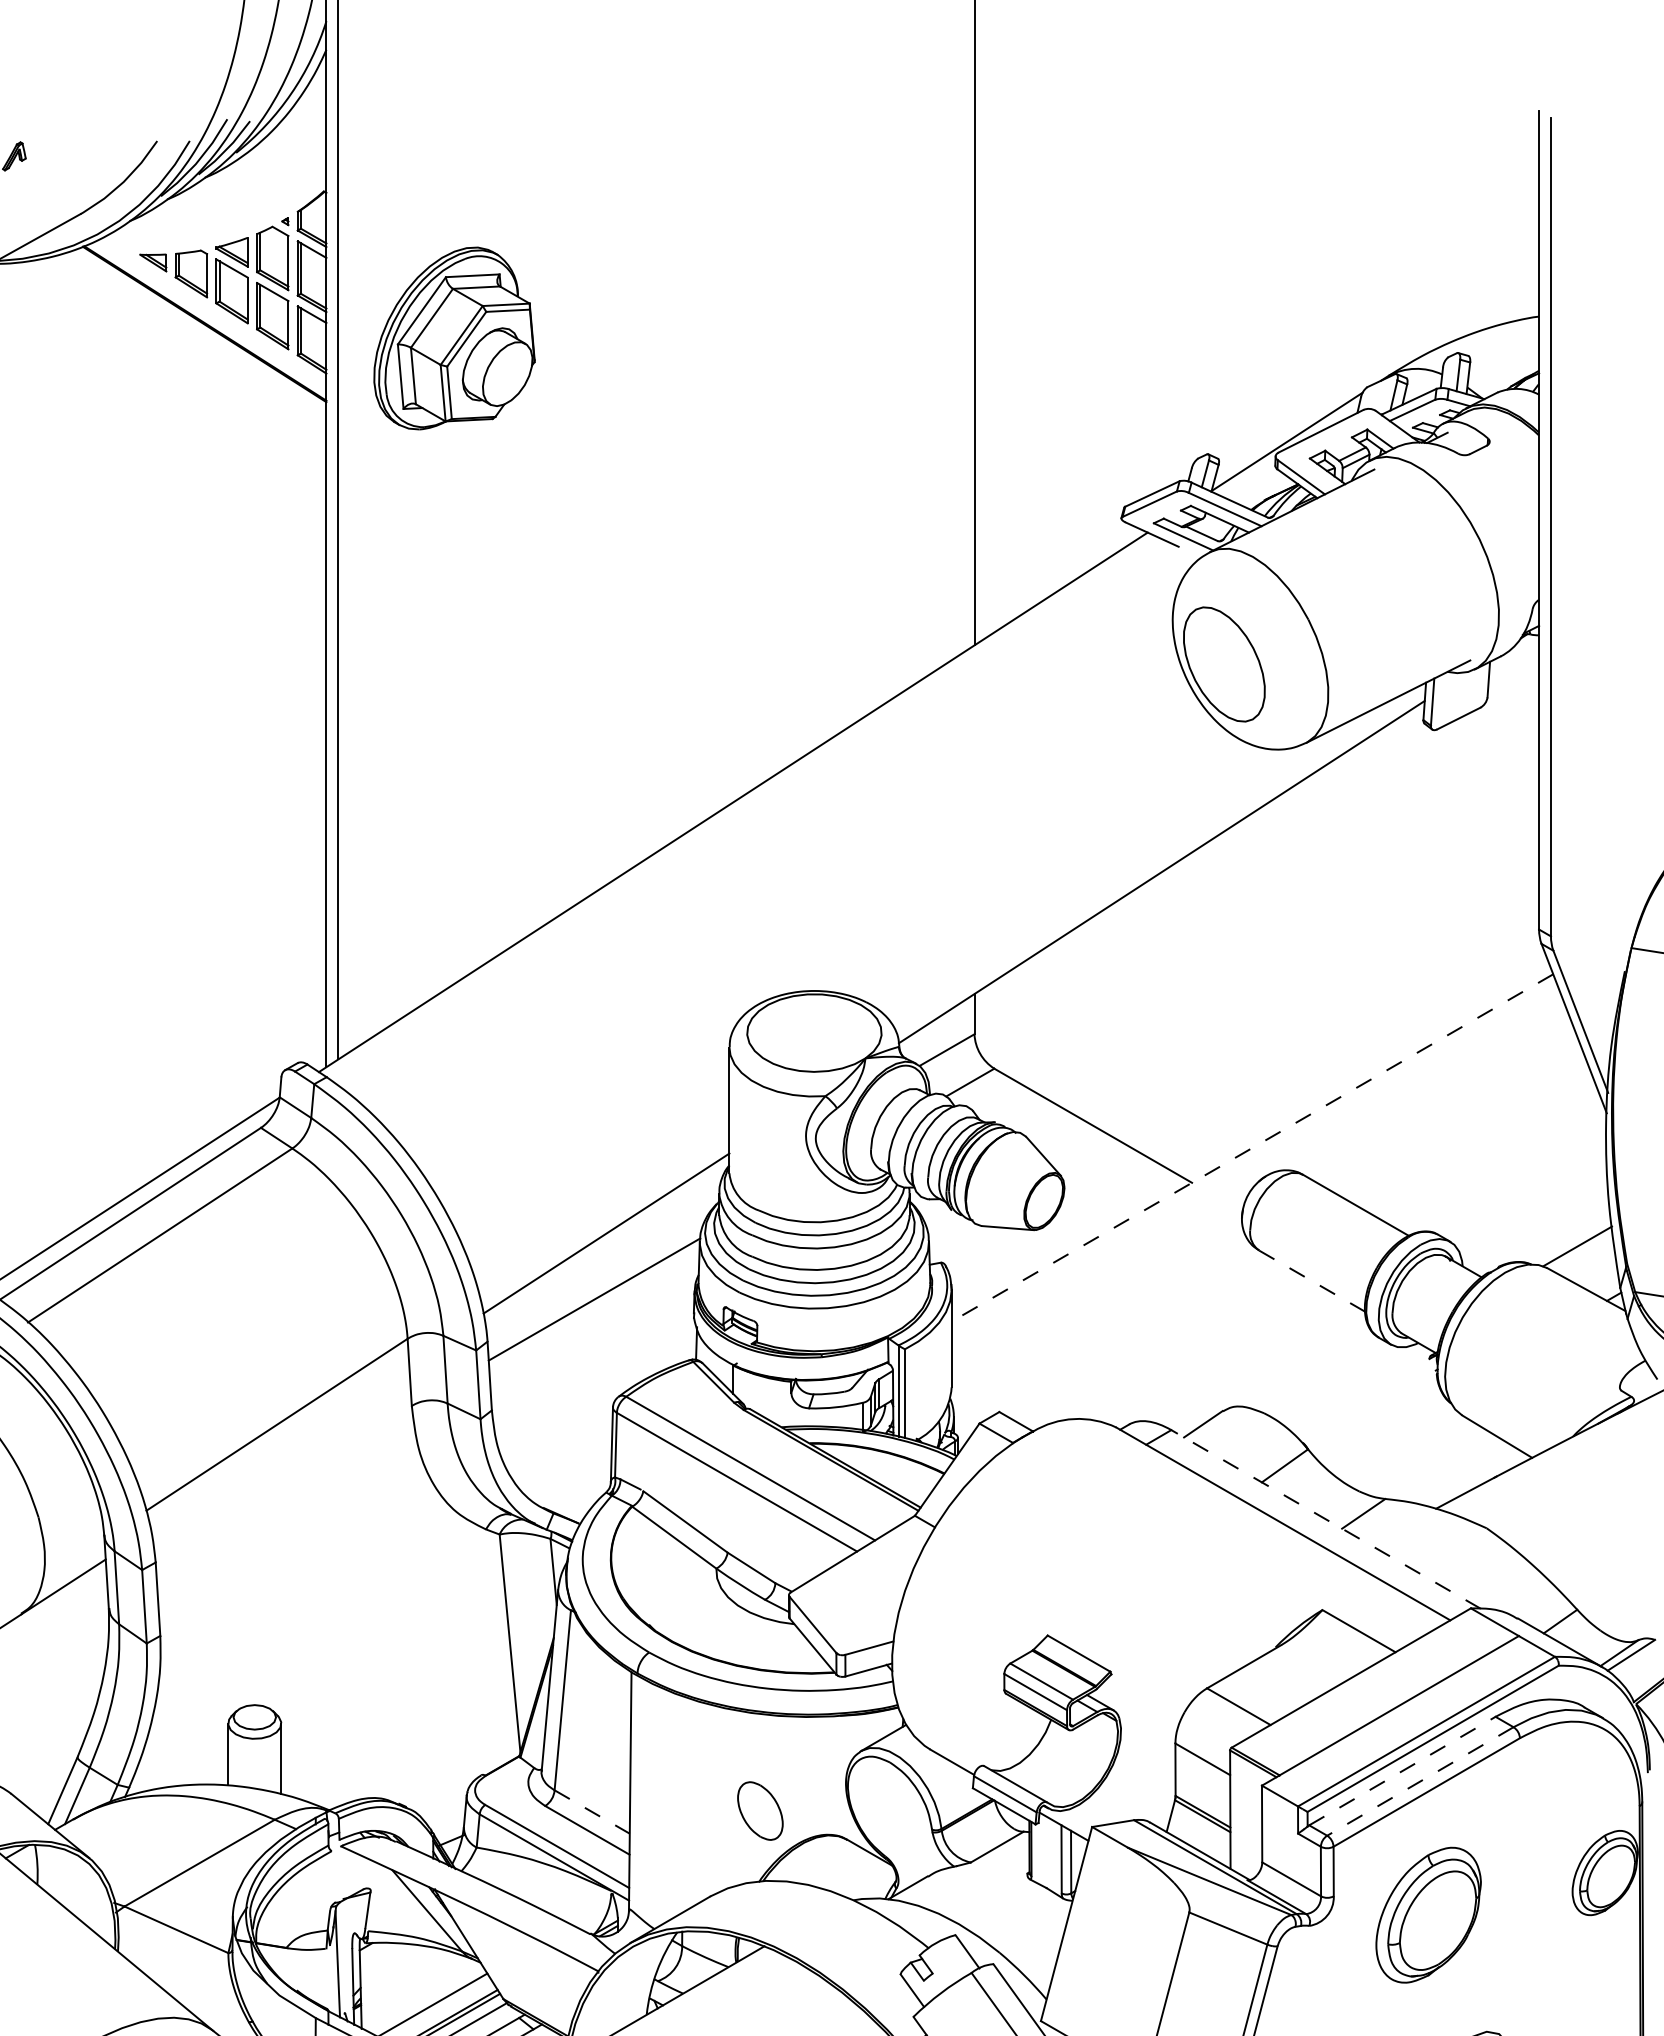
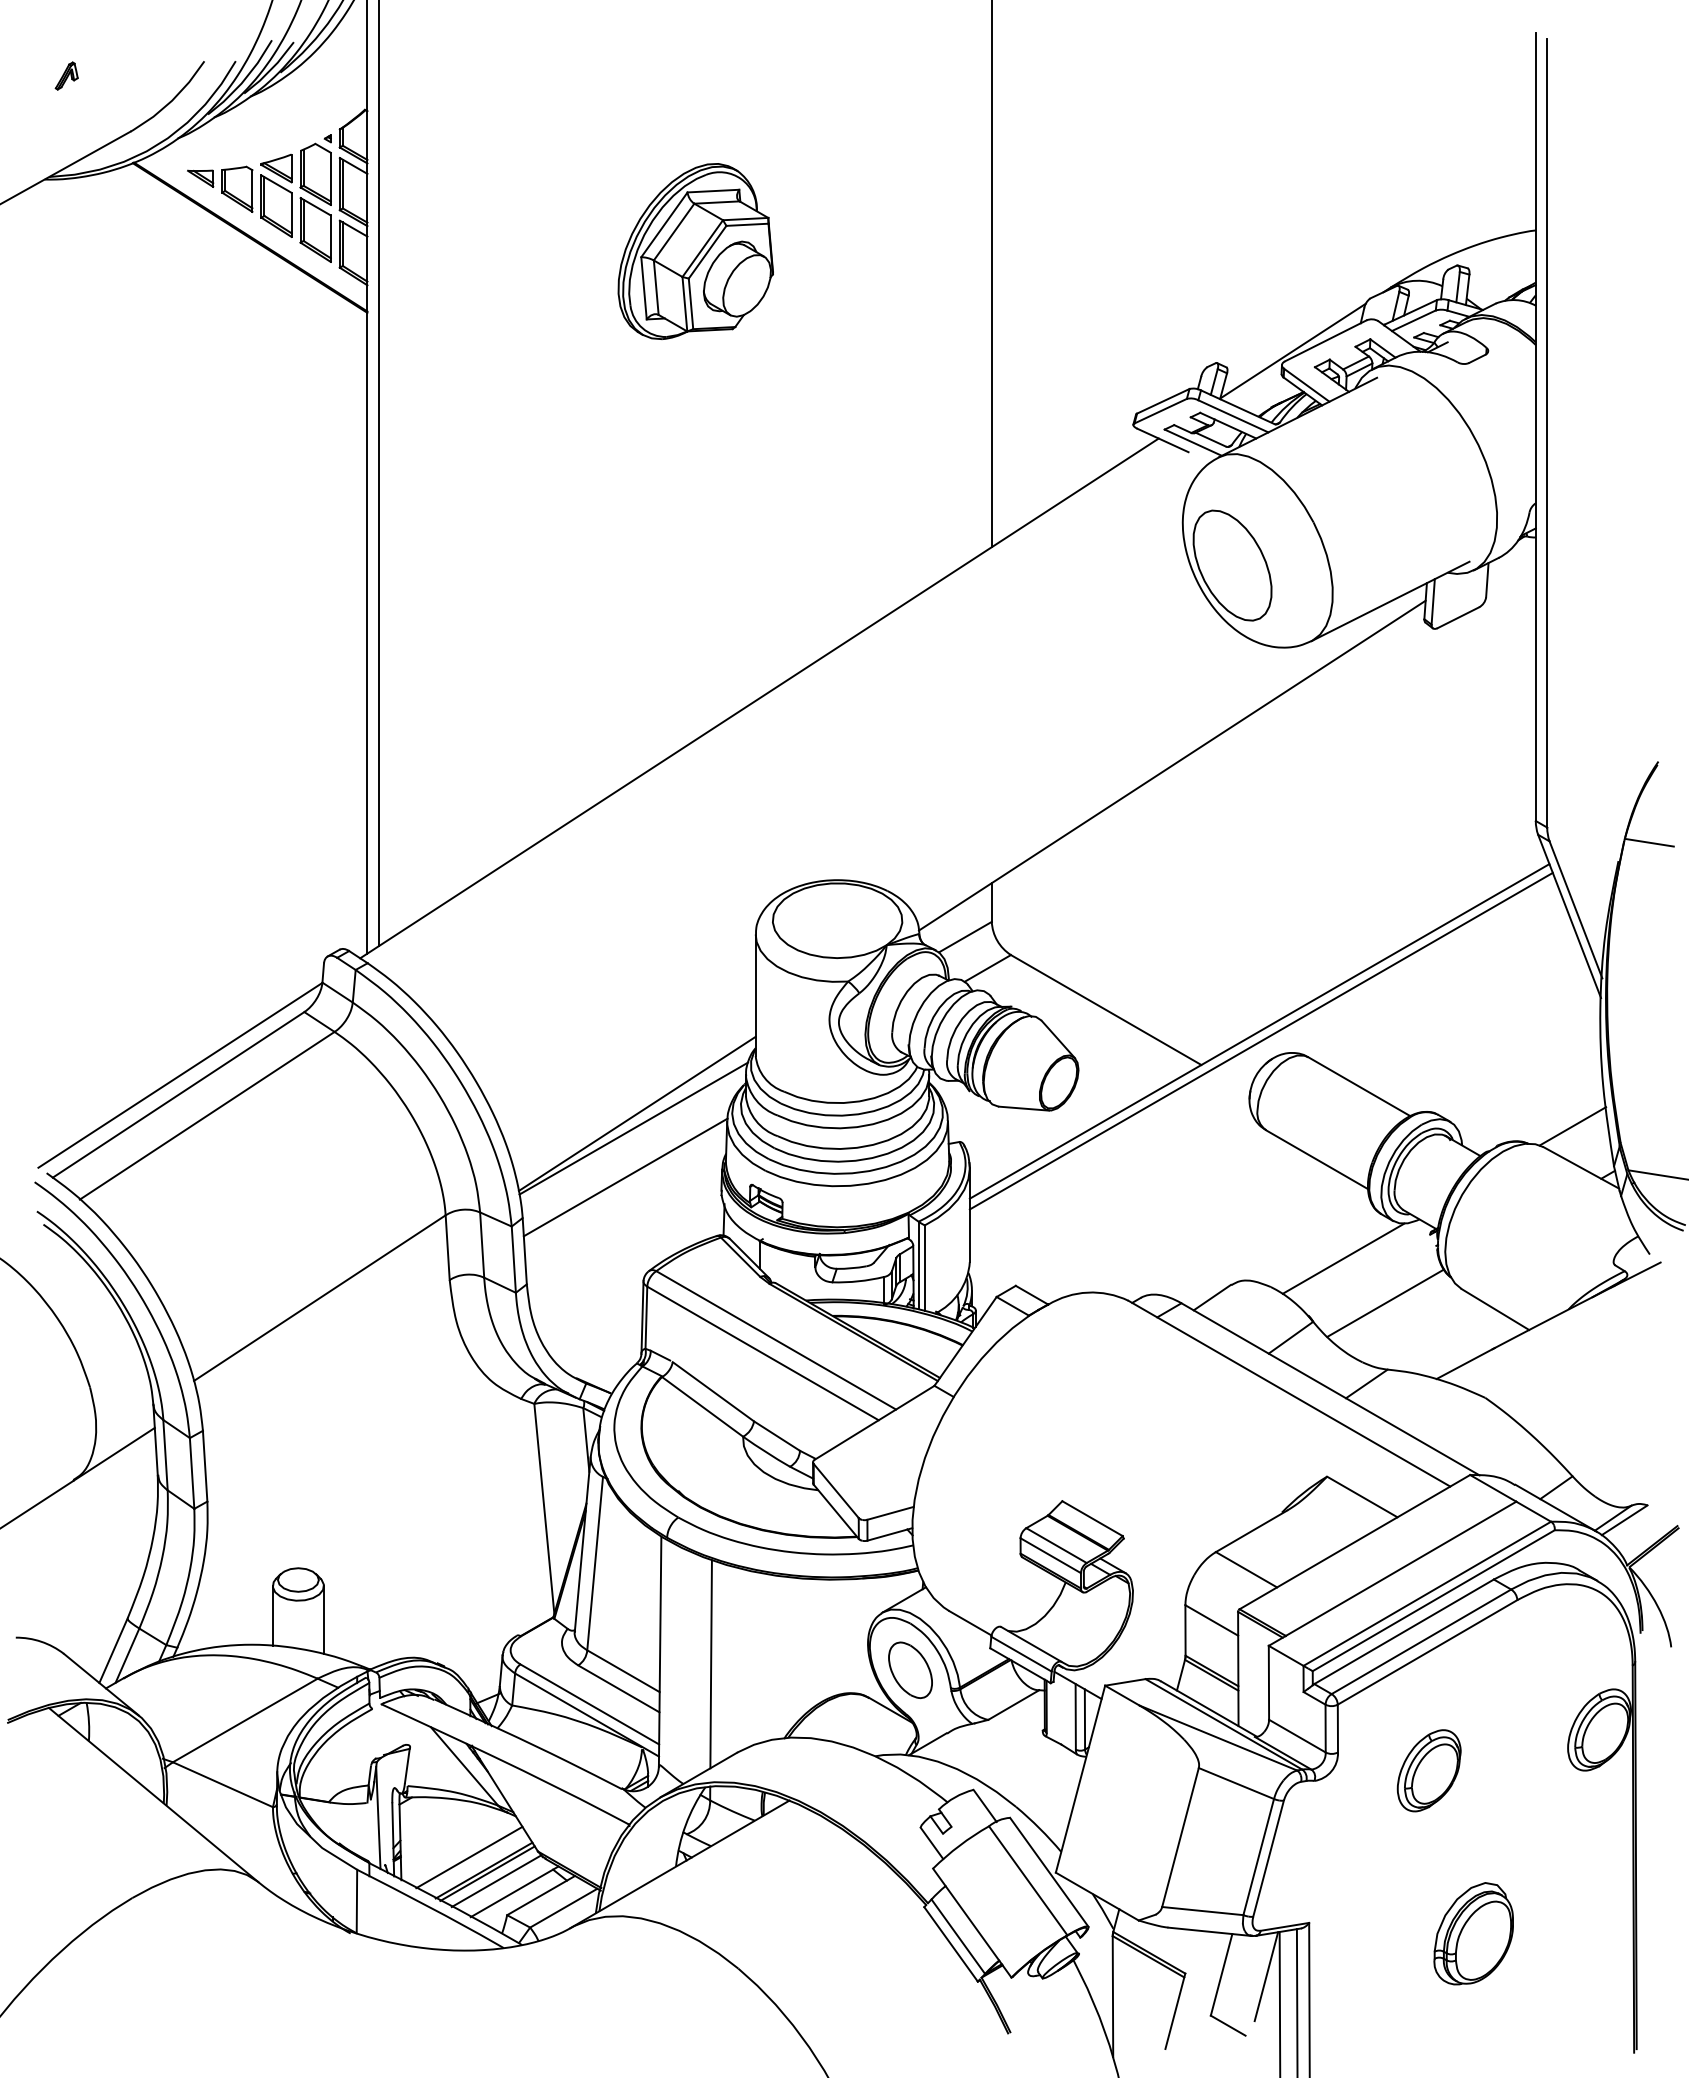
part: (454, 338) -> (695, 251), moved
line: (1252, 1148) -> (1259, 1031), dashed -> solid
line: (1253, 1157) -> (1260, 1040), added
line: (602, 1248) -> (633, 1128), added
line: (1312, 1280) -> (1317, 1159), dashed -> solid
line: (1339, 1383) -> (1343, 1258), added
line: (1383, 1429) -> (1385, 1302), added
line: (1326, 1519) -> (1330, 1389), dashed -> solid
line: (1402, 1770) -> (1404, 1631), dashed -> solid
line: (1420, 1781) -> (1421, 1641), dashed -> solid
line: (682, 1805) -> (710, 1664), added
part: (760, 1811) -> (910, 1670), moved
line: (592, 1812) -> (623, 1671), dashed -> solid
part: (1427, 1915) -> (1428, 1770), size x0.62

